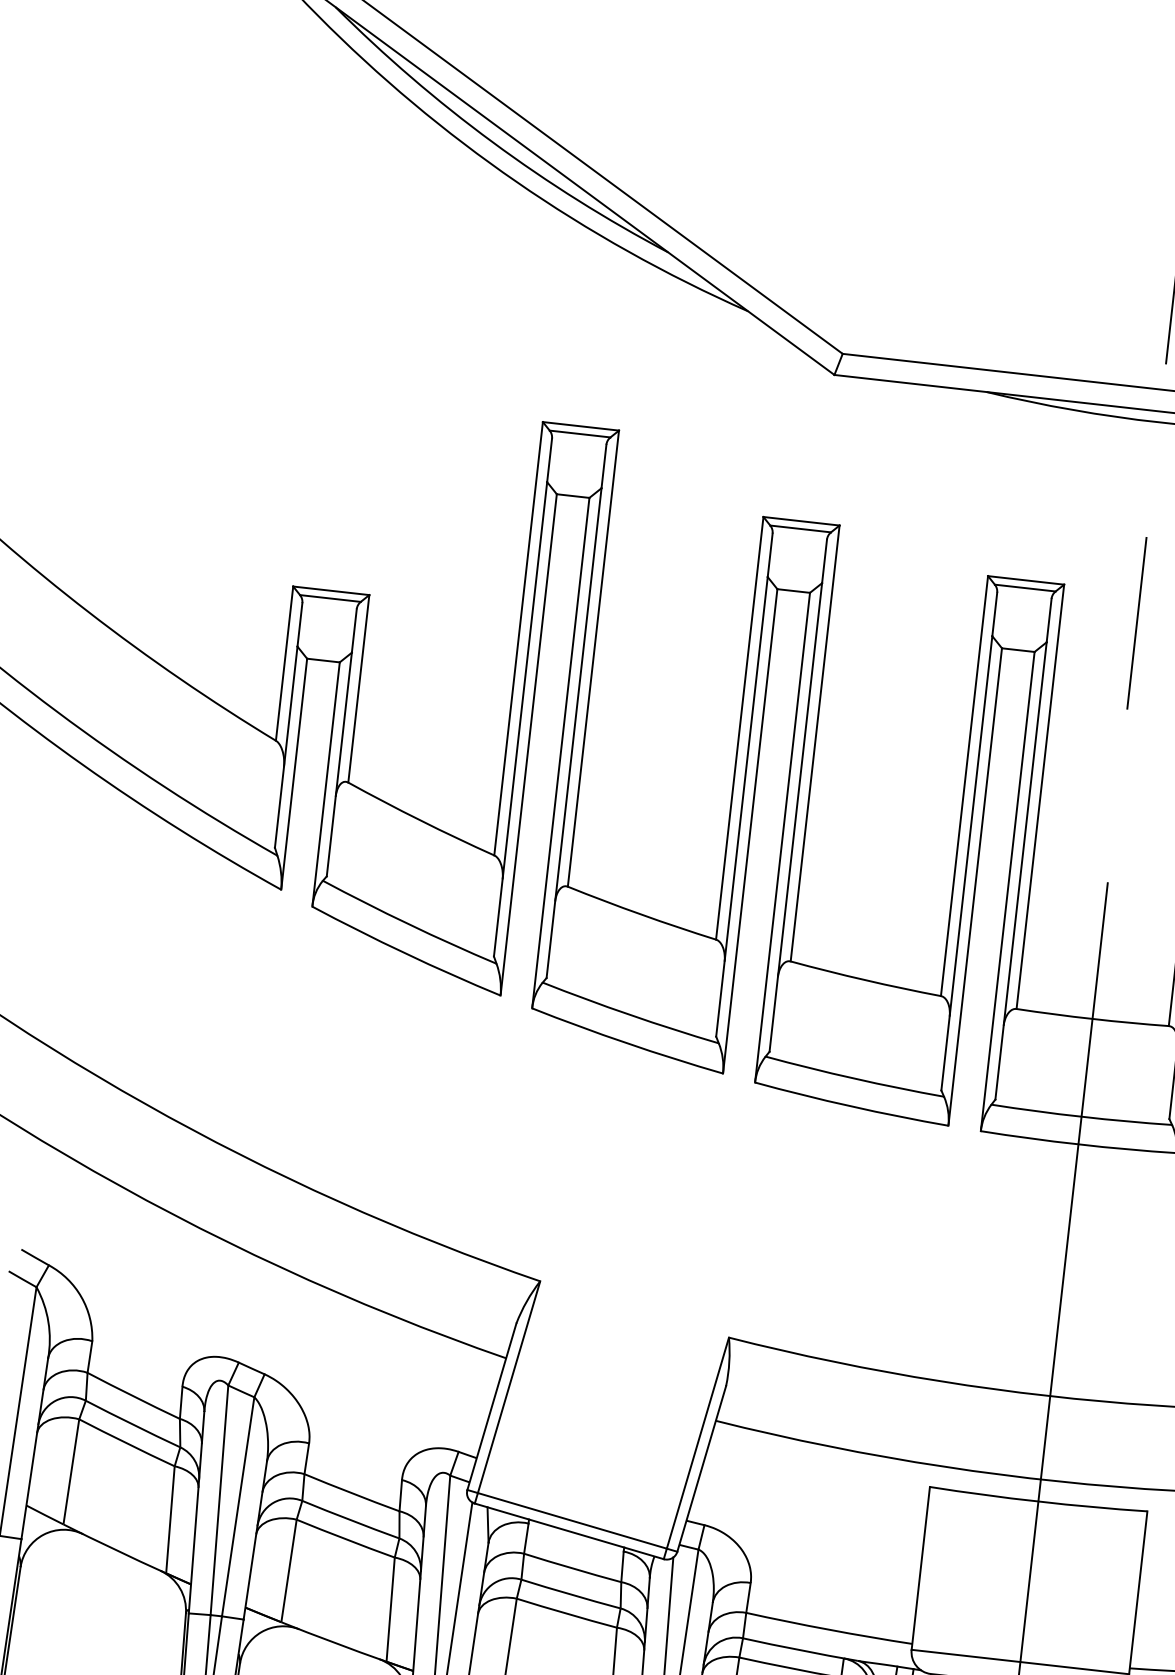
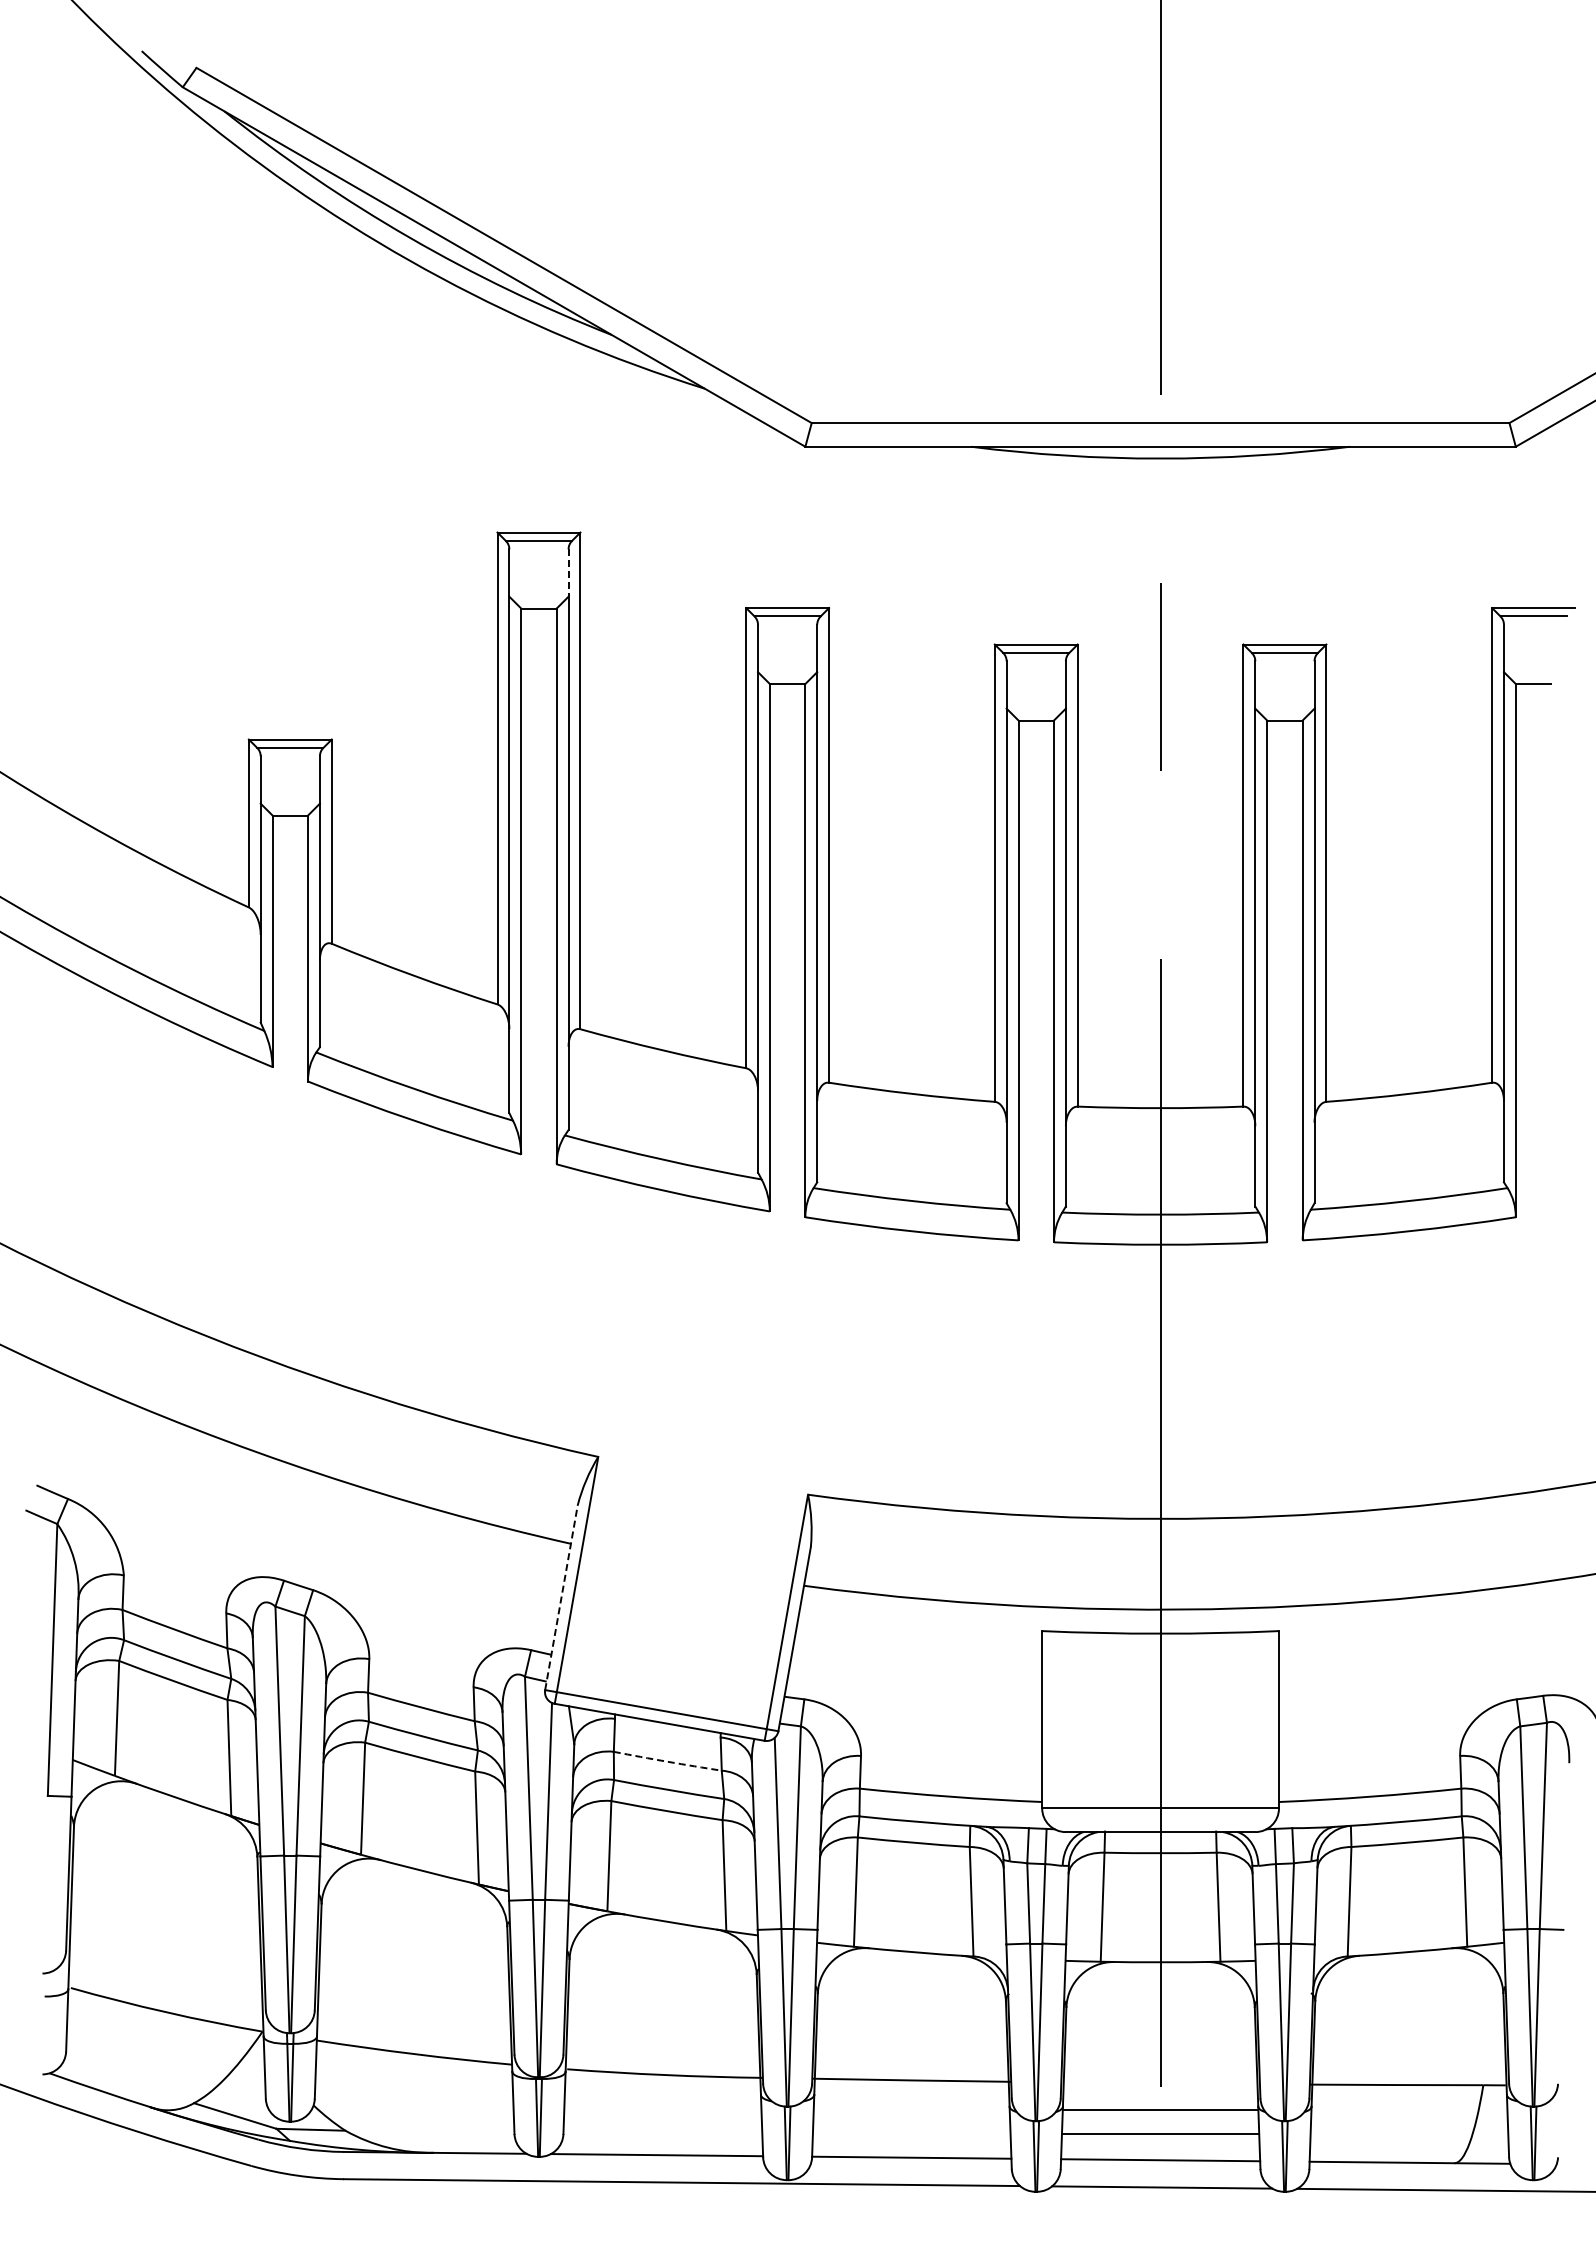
line: (603, 466) -> (568, 573), solid -> dashed
line: (491, 1406) -> (561, 1597), solid -> dashed
arc: (572, 1568) -> (667, 1761), solid -> dashed

